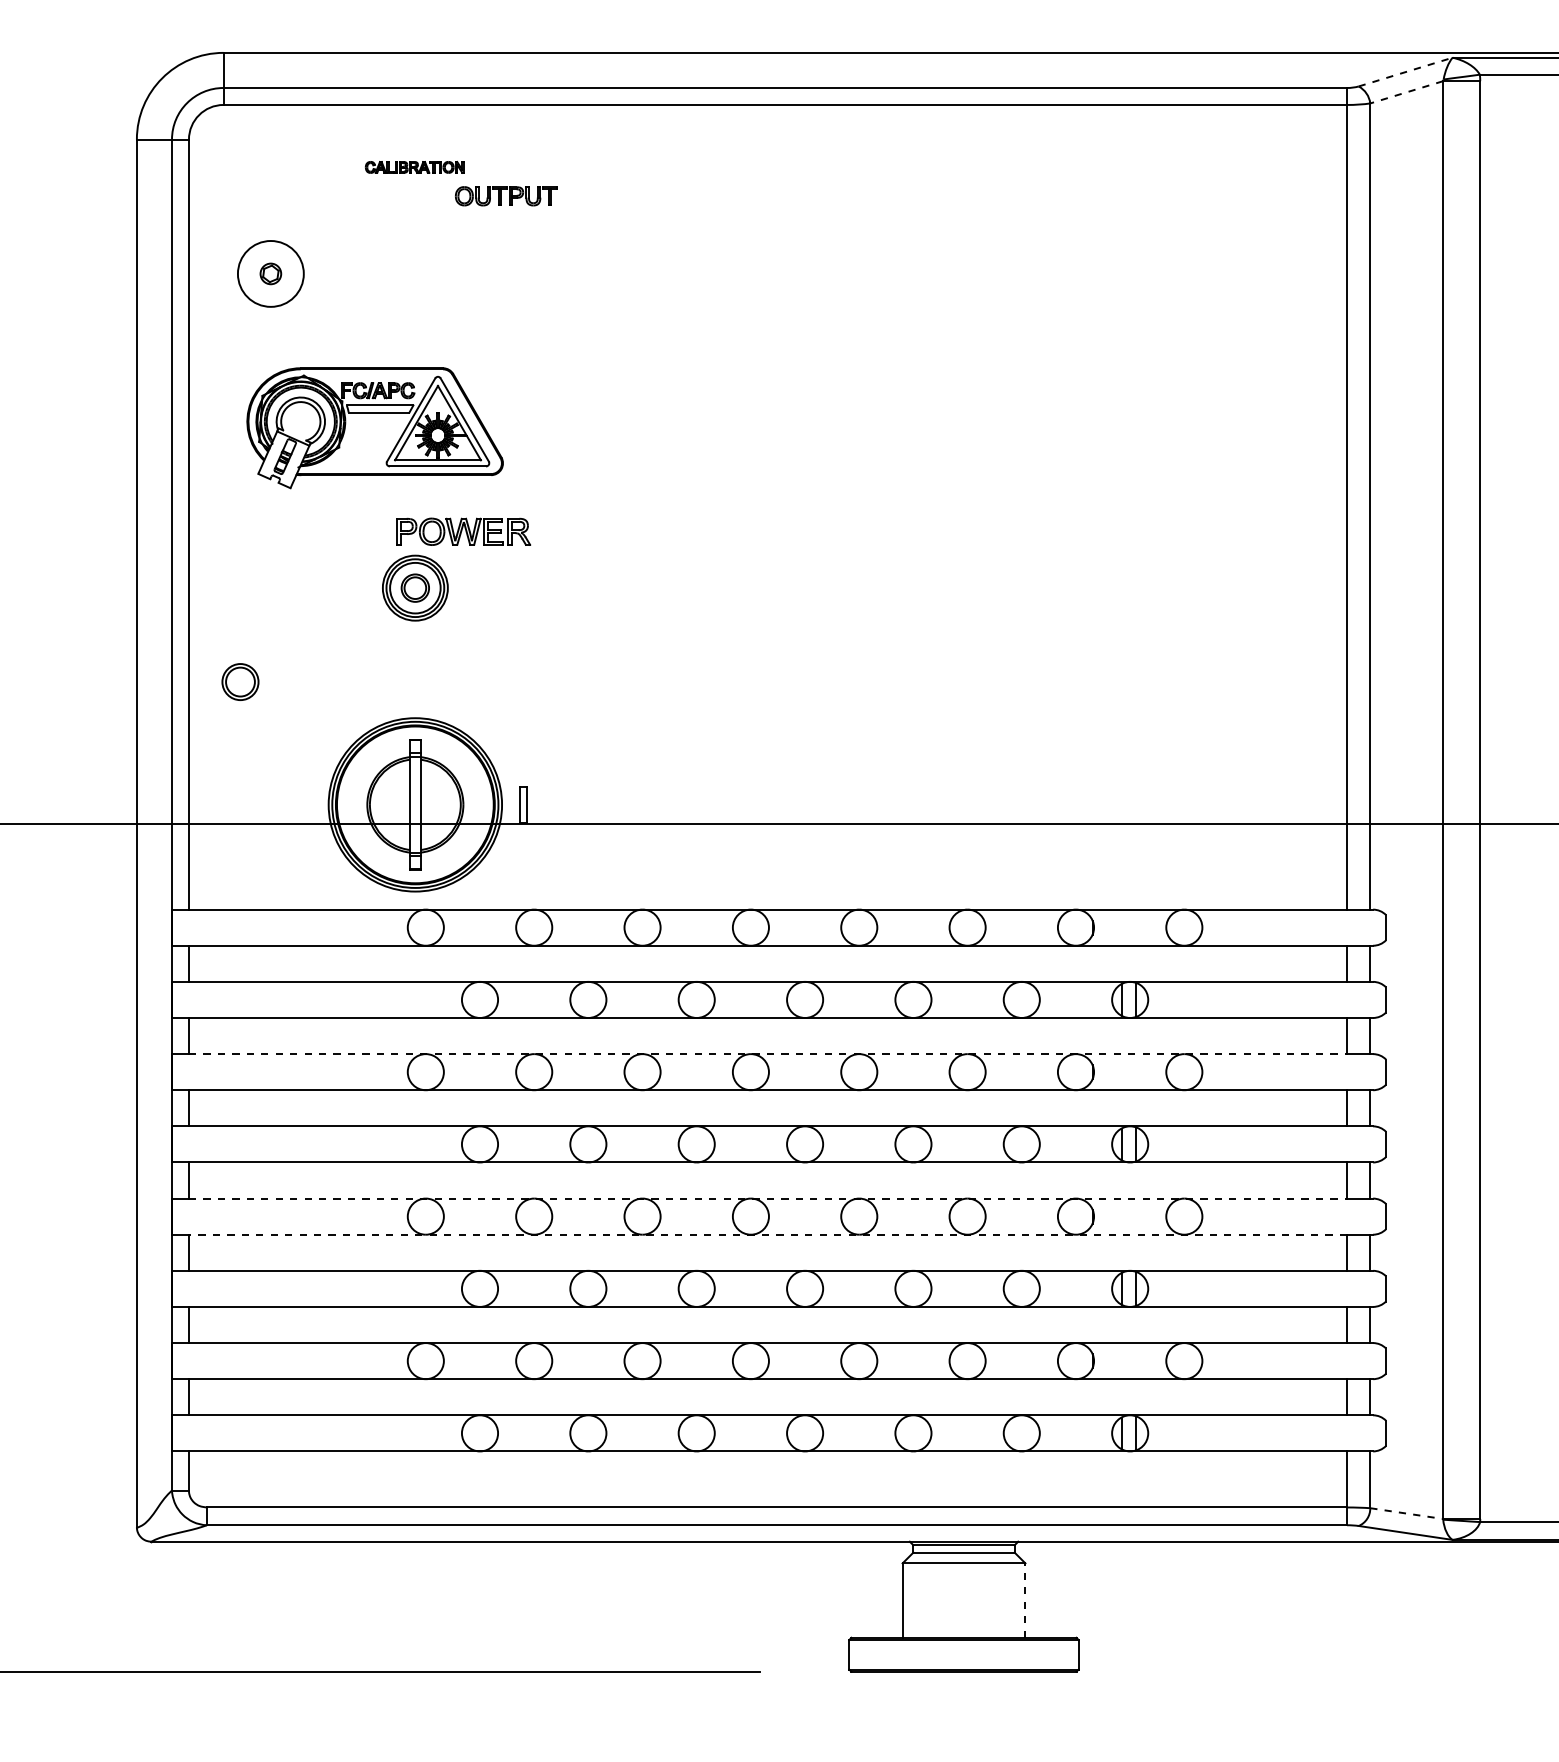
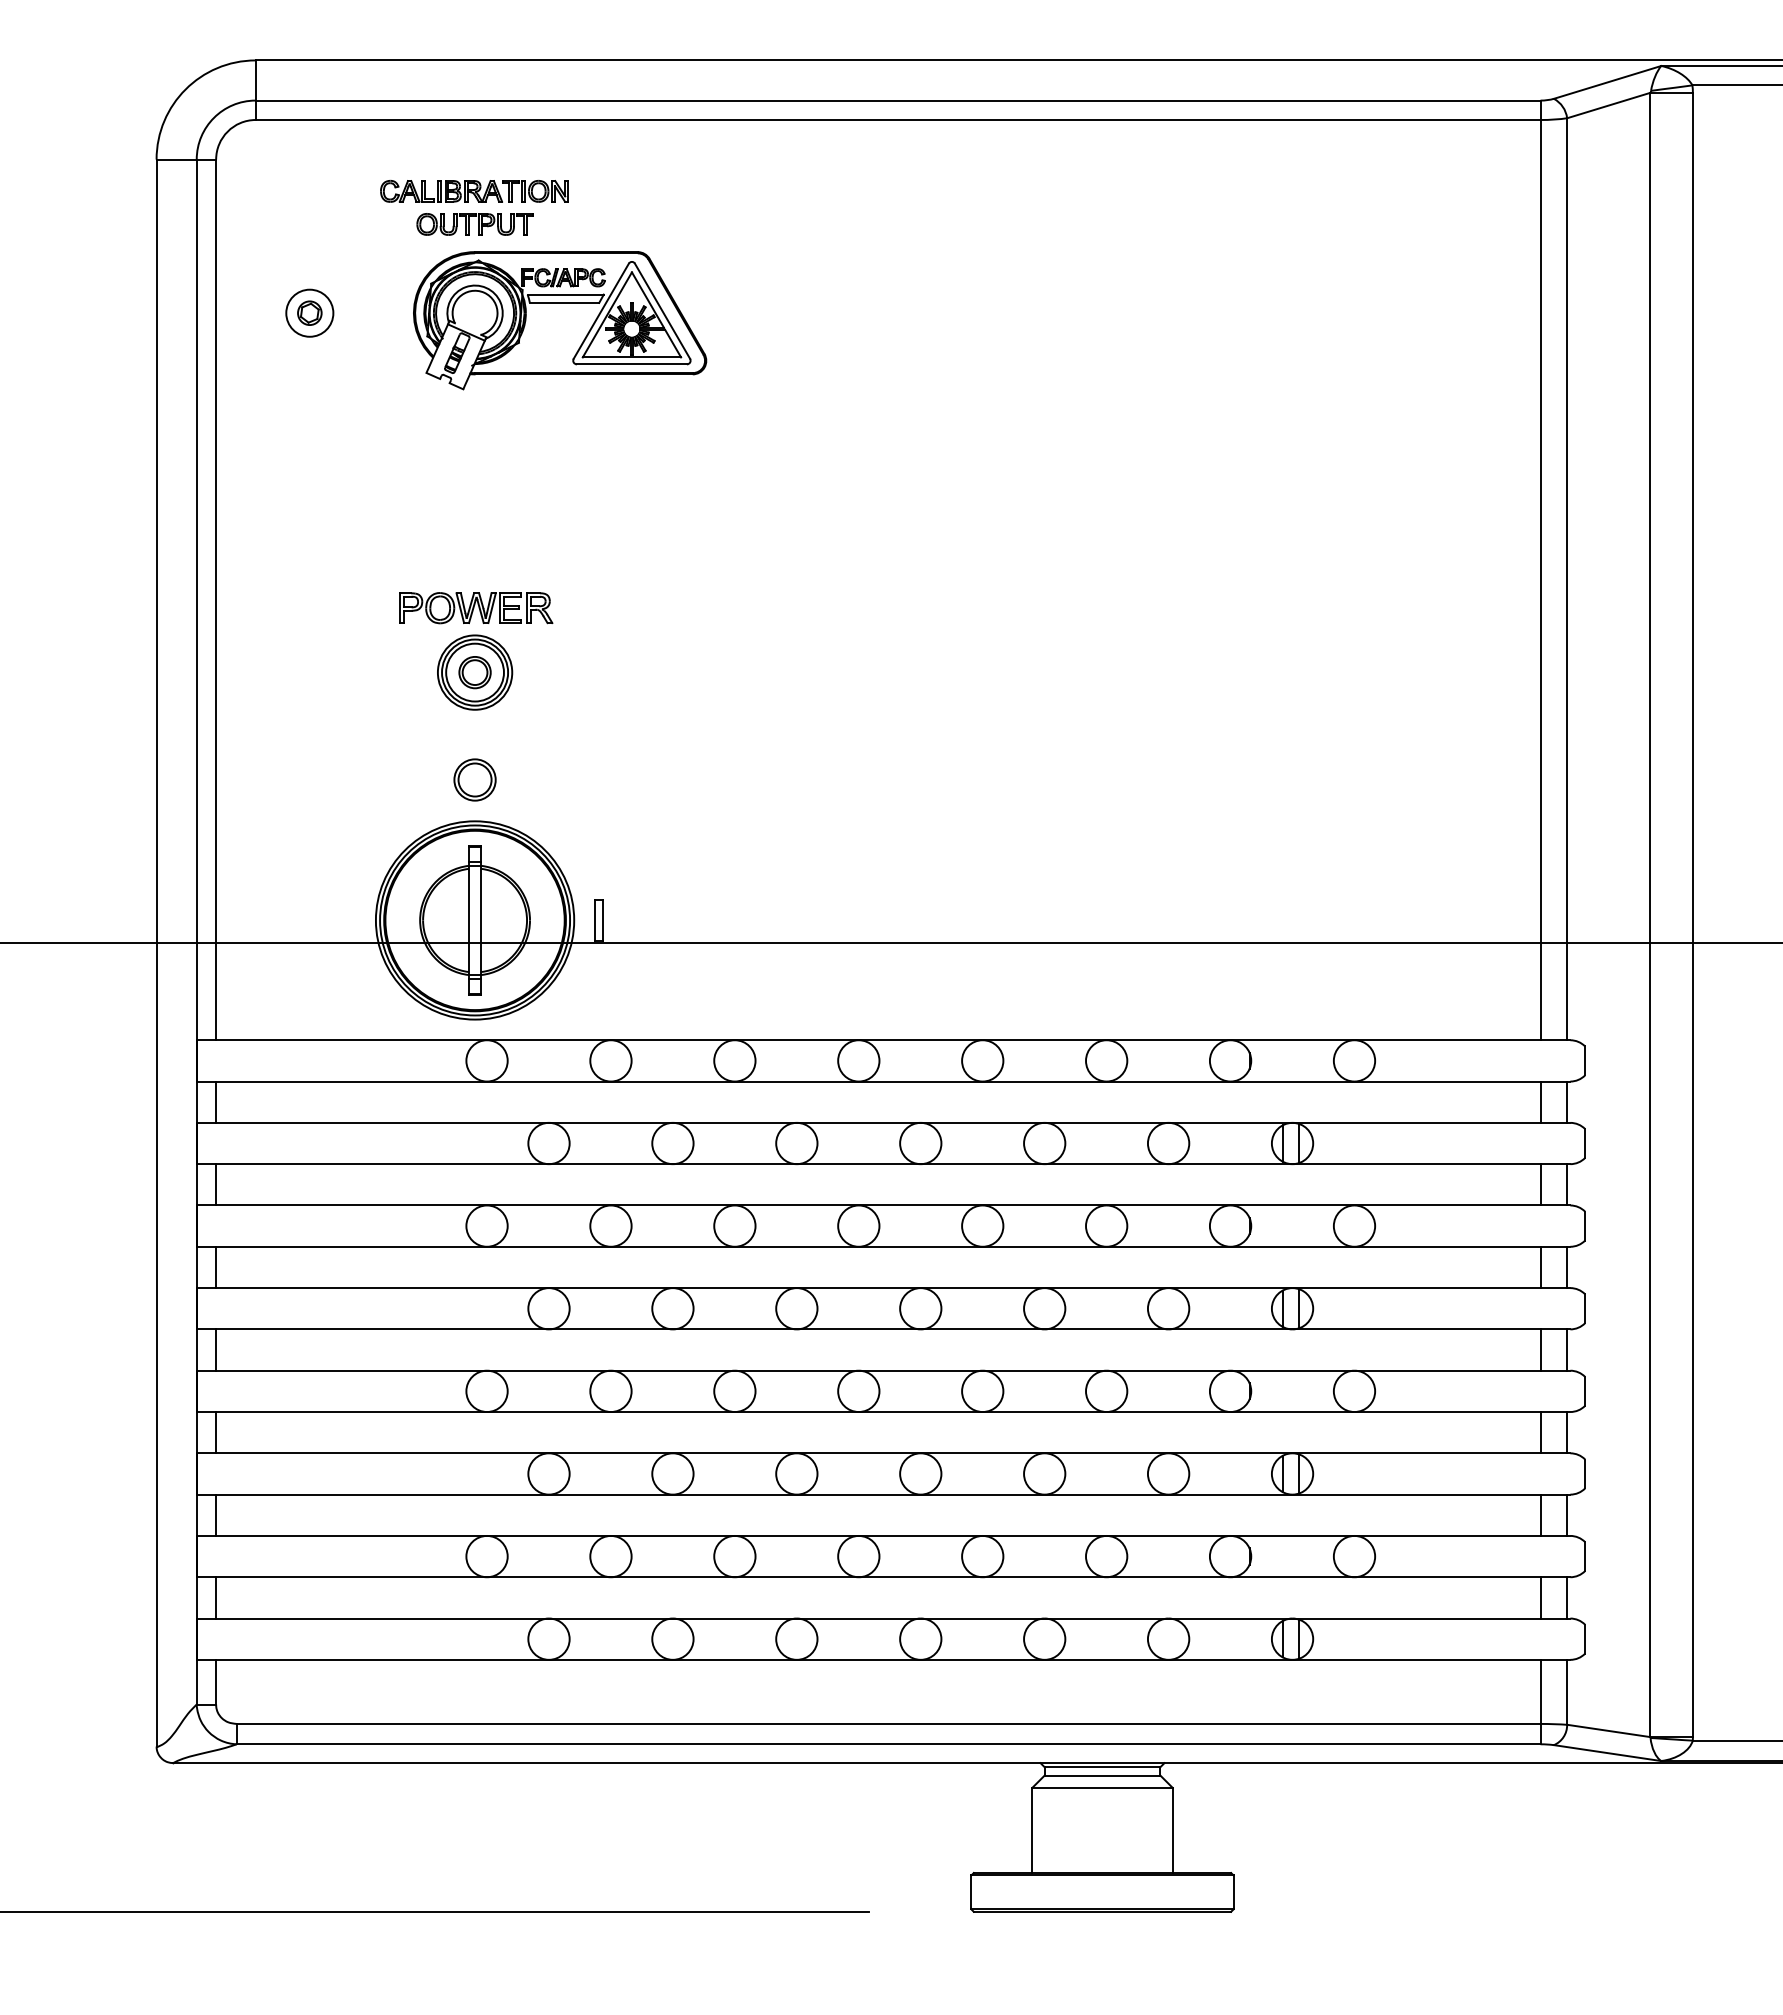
line: (1406, 72) -> (1608, 82), dashed -> solid
line: (1406, 92) -> (1608, 105), dashed -> solid
part: (414, 167) -> (474, 191), size x1.67
part: (505, 196) -> (474, 224), moved
circle: (270, 273) -> (309, 312), size x0.62
part: (375, 428) -> (560, 320), moved
part: (463, 532) -> (476, 608), moved
part: (239, 681) -> (474, 779), moved
line: (768, 1054) -> (878, 1205), dashed -> solid
line: (768, 1198) -> (878, 1370), dashed -> solid
line: (767, 1235) -> (877, 1412), dashed -> solid
line: (1407, 1514) -> (1609, 1731), dashed -> solid
line: (1025, 1600) -> (1172, 1830), dashed -> solid

